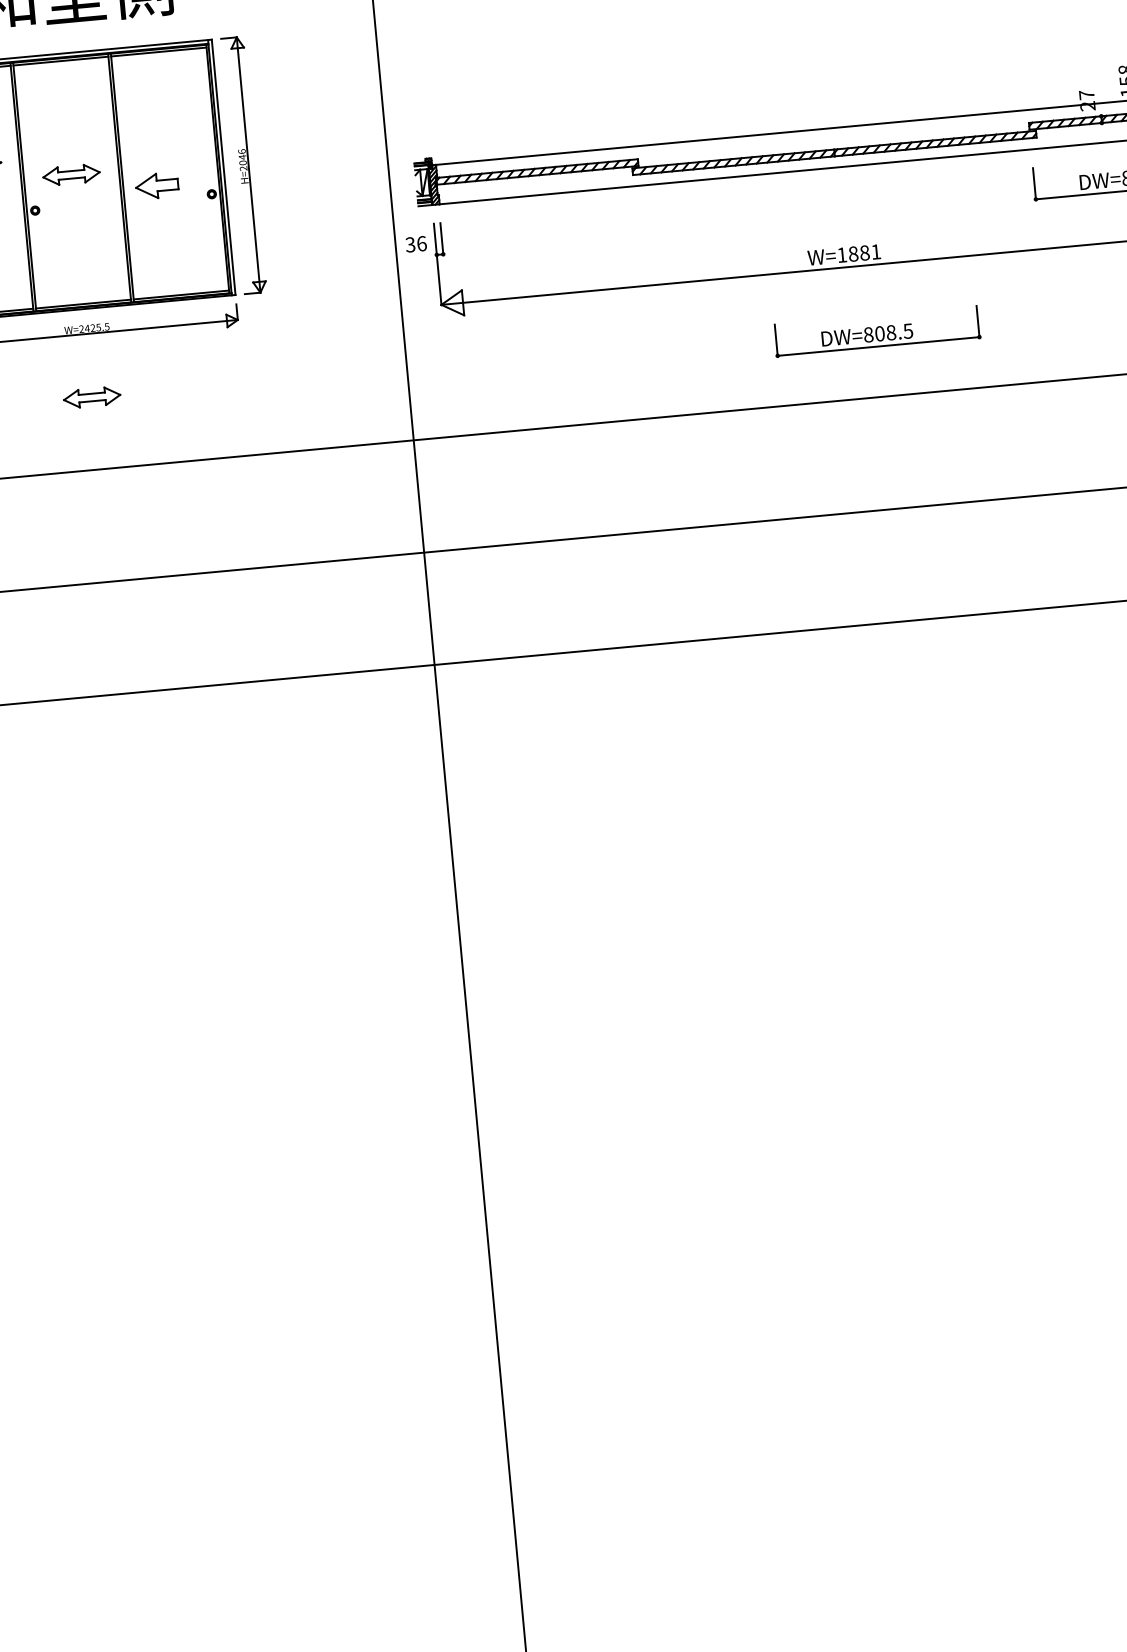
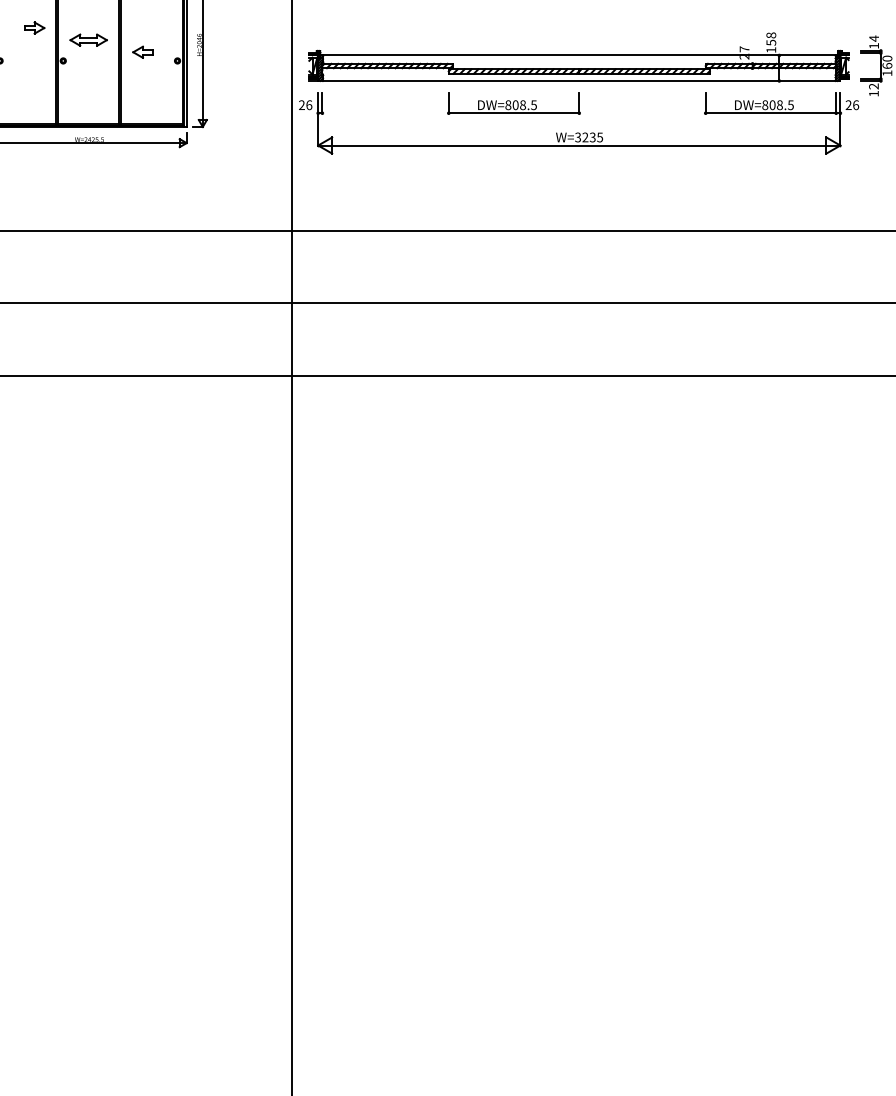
part: (156, 184) -> (142, 51), size x0.71
text: (409, 245) -> (301, 105), 36 -> 26
text: (859, 253) -> (589, 137), W=1881 -> W=3235
part: (876, 331) -> (513, 103), moved
part: (91, 396) -> (88, 183), removed

